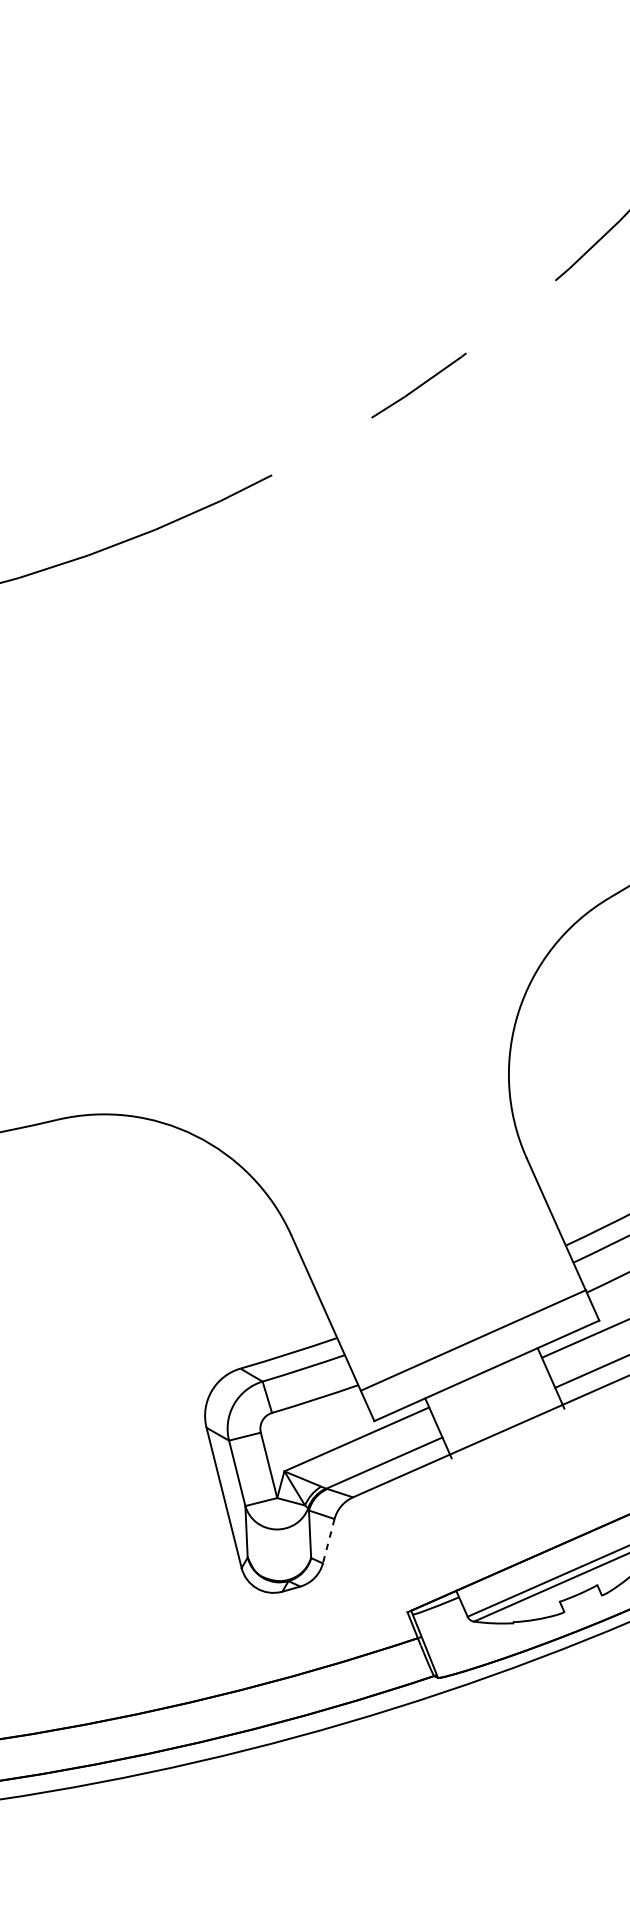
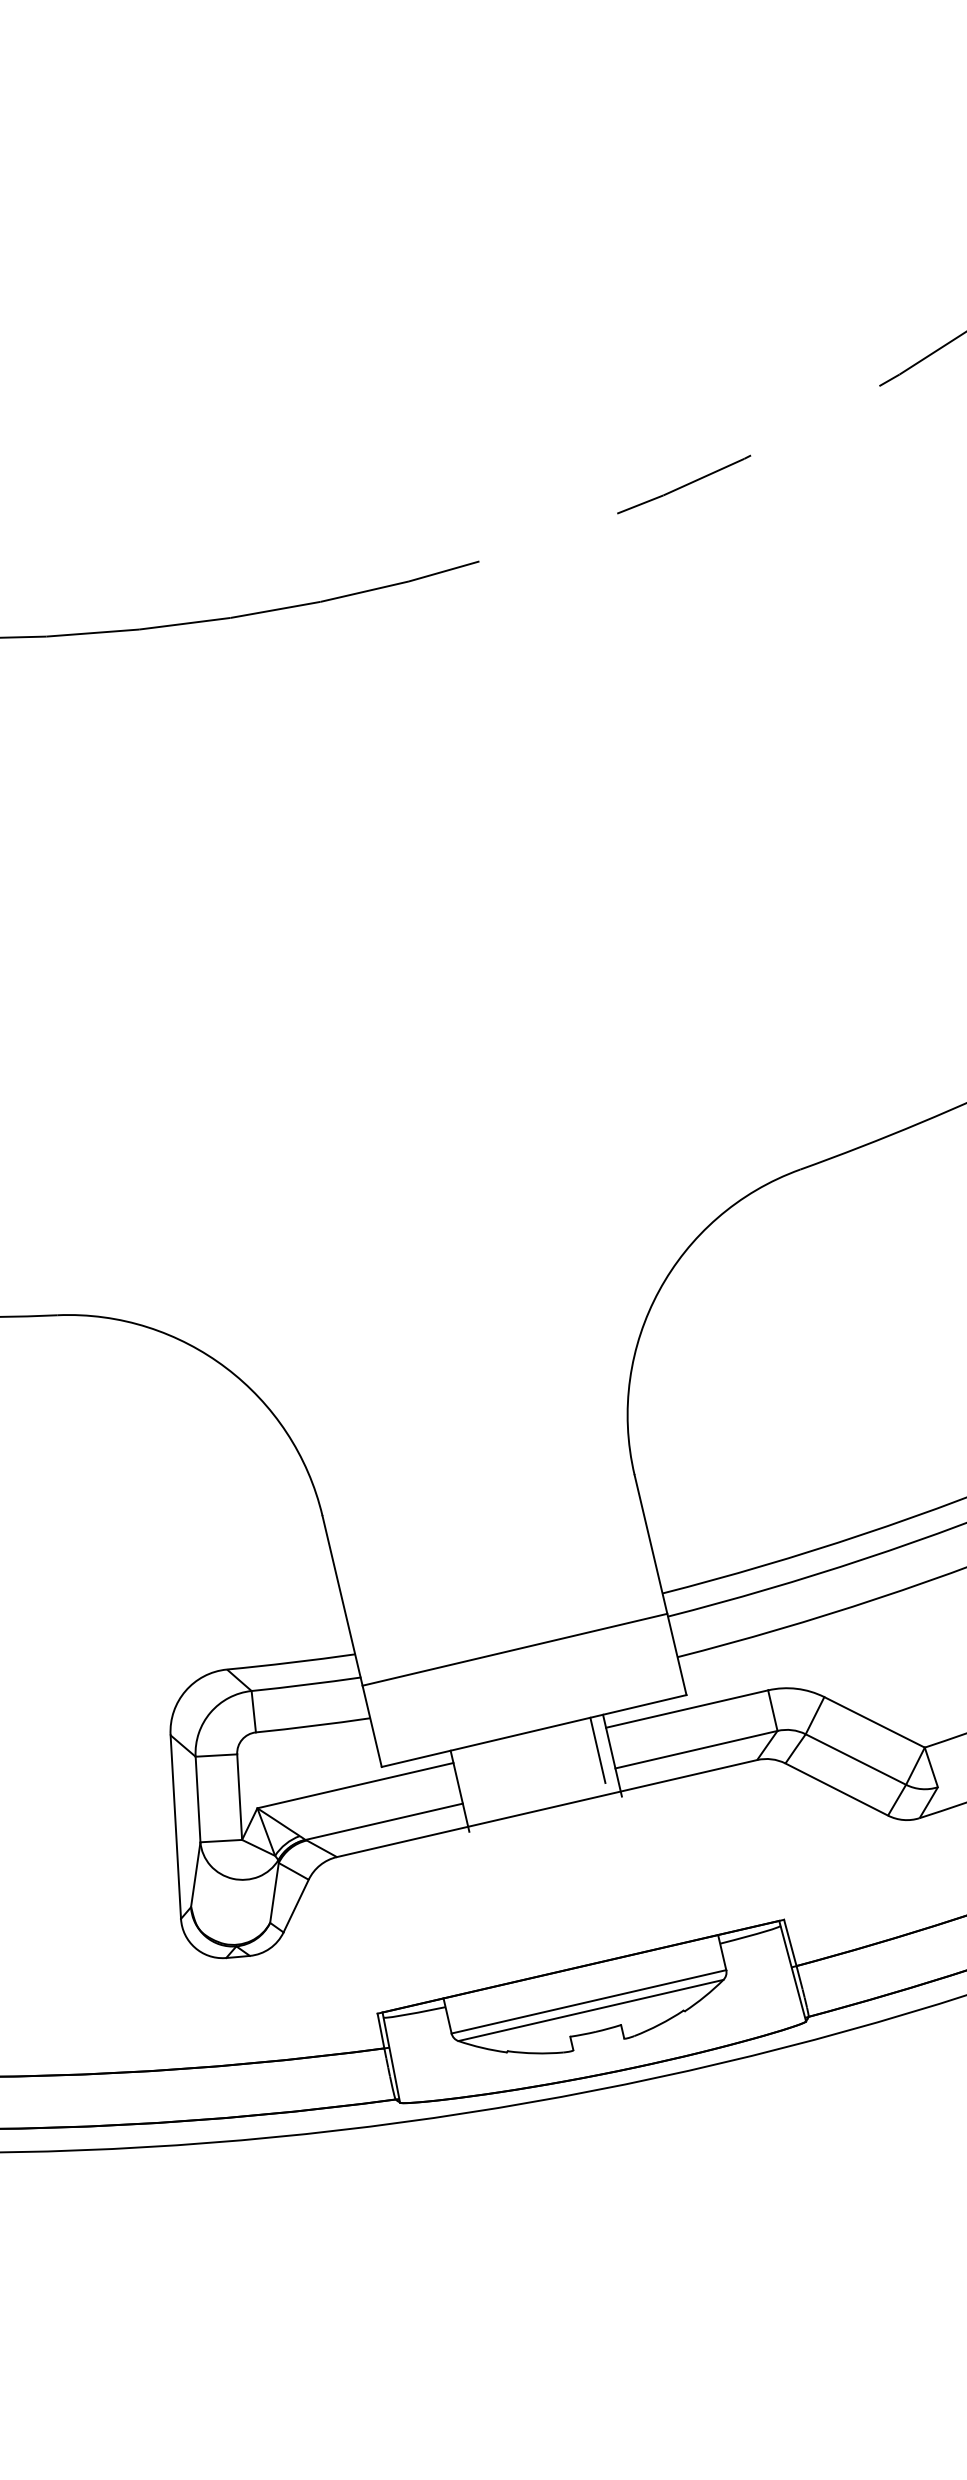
line: (473, 1340) -> (514, 1649), moved
line: (538, 1376) -> (597, 1750), added
line: (328, 1541) -> (295, 1906), dashed -> solid

